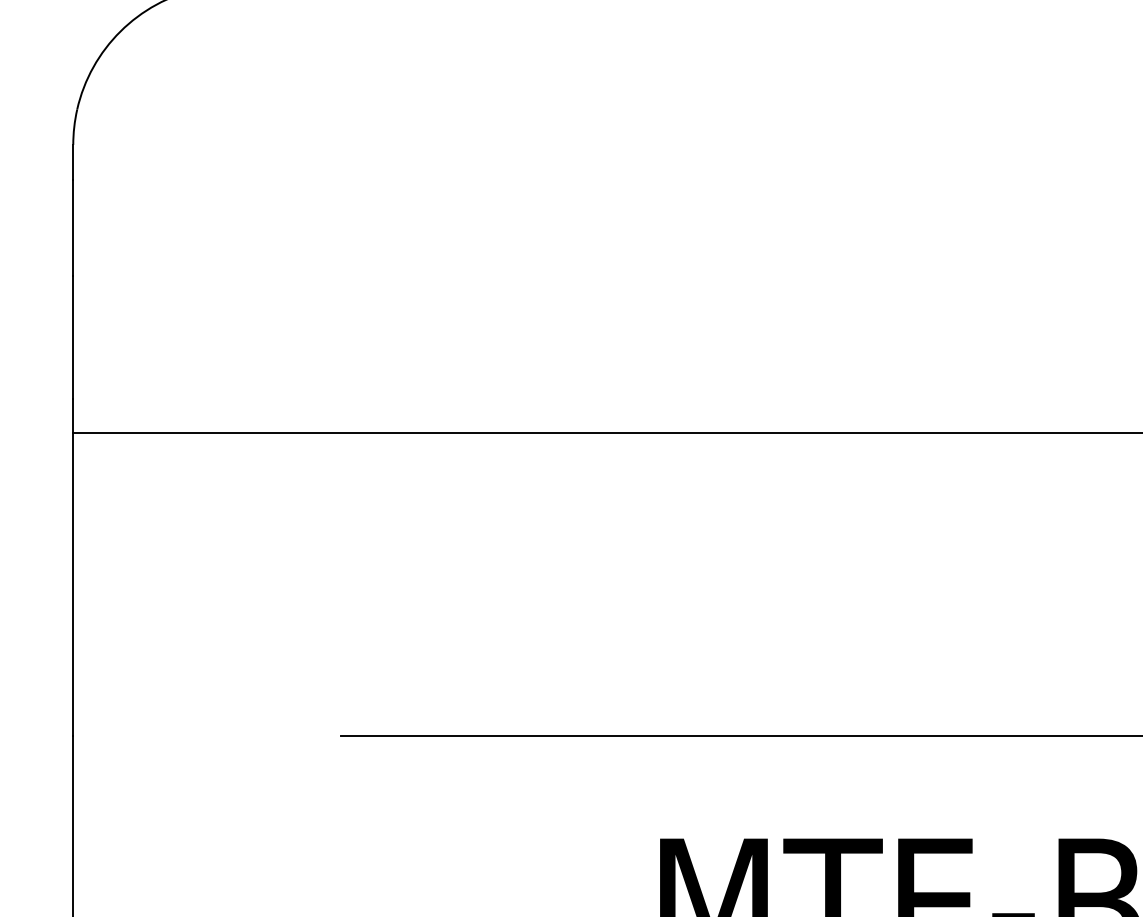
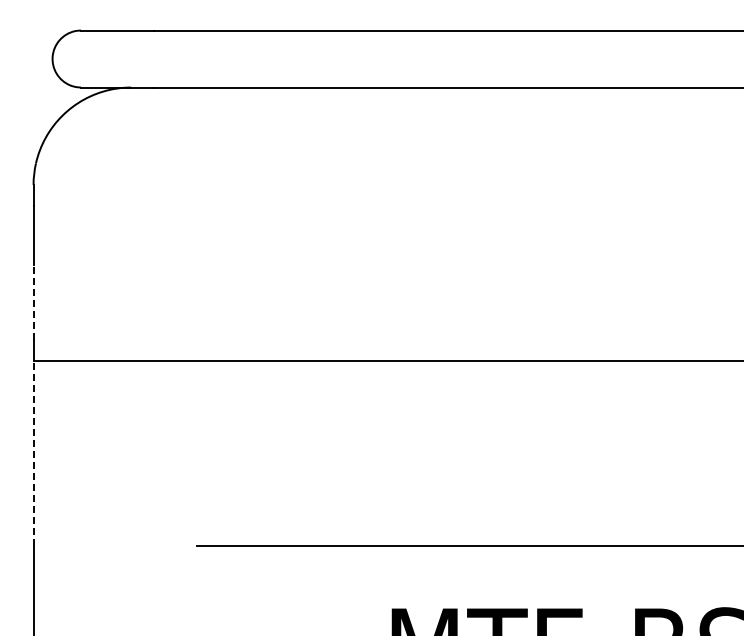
line: (73, 337) -> (33, 302), solid -> dashed
line: (73, 584) -> (33, 453), solid -> dashed

